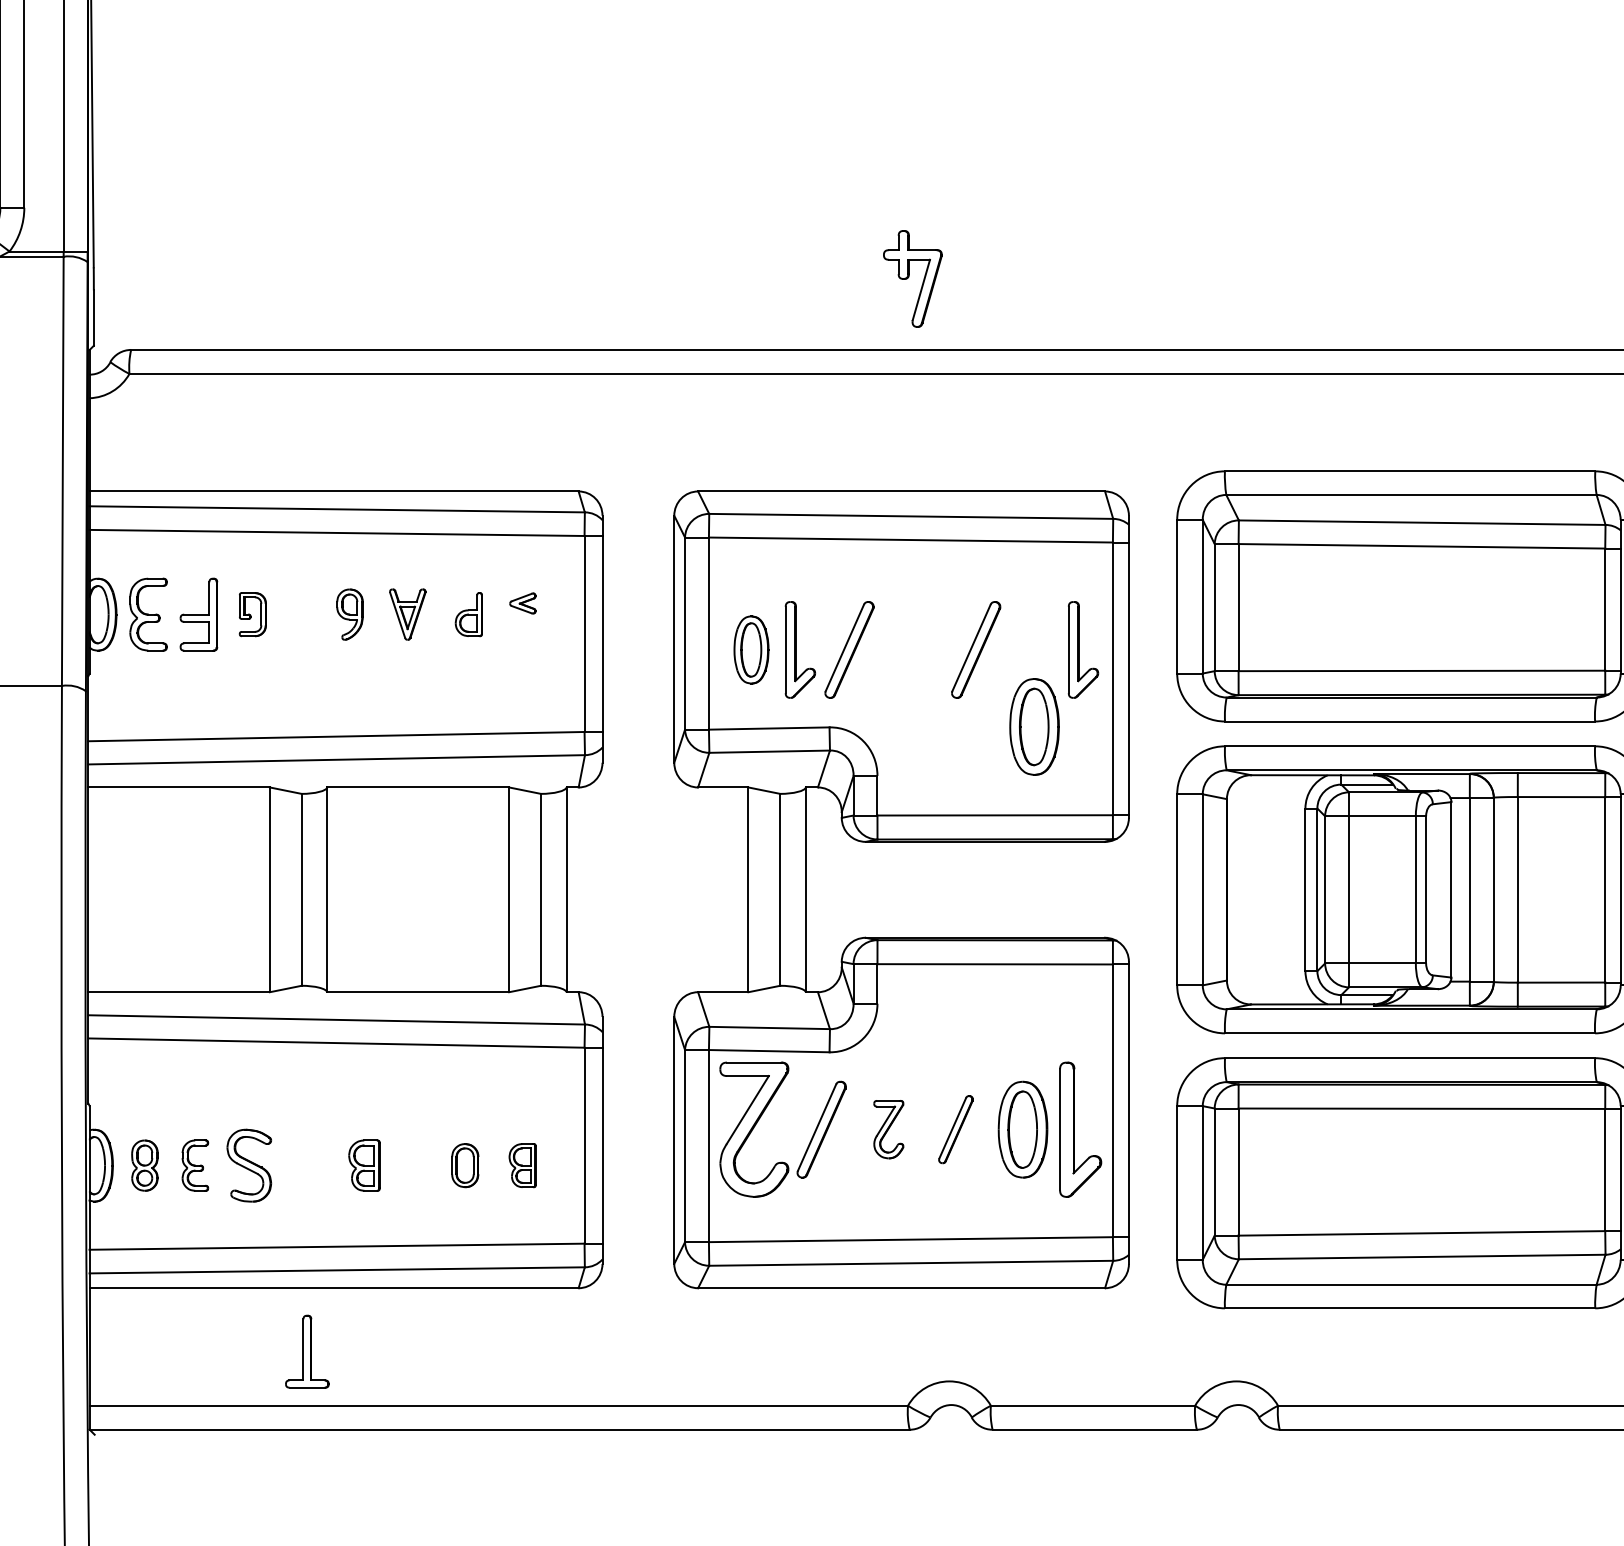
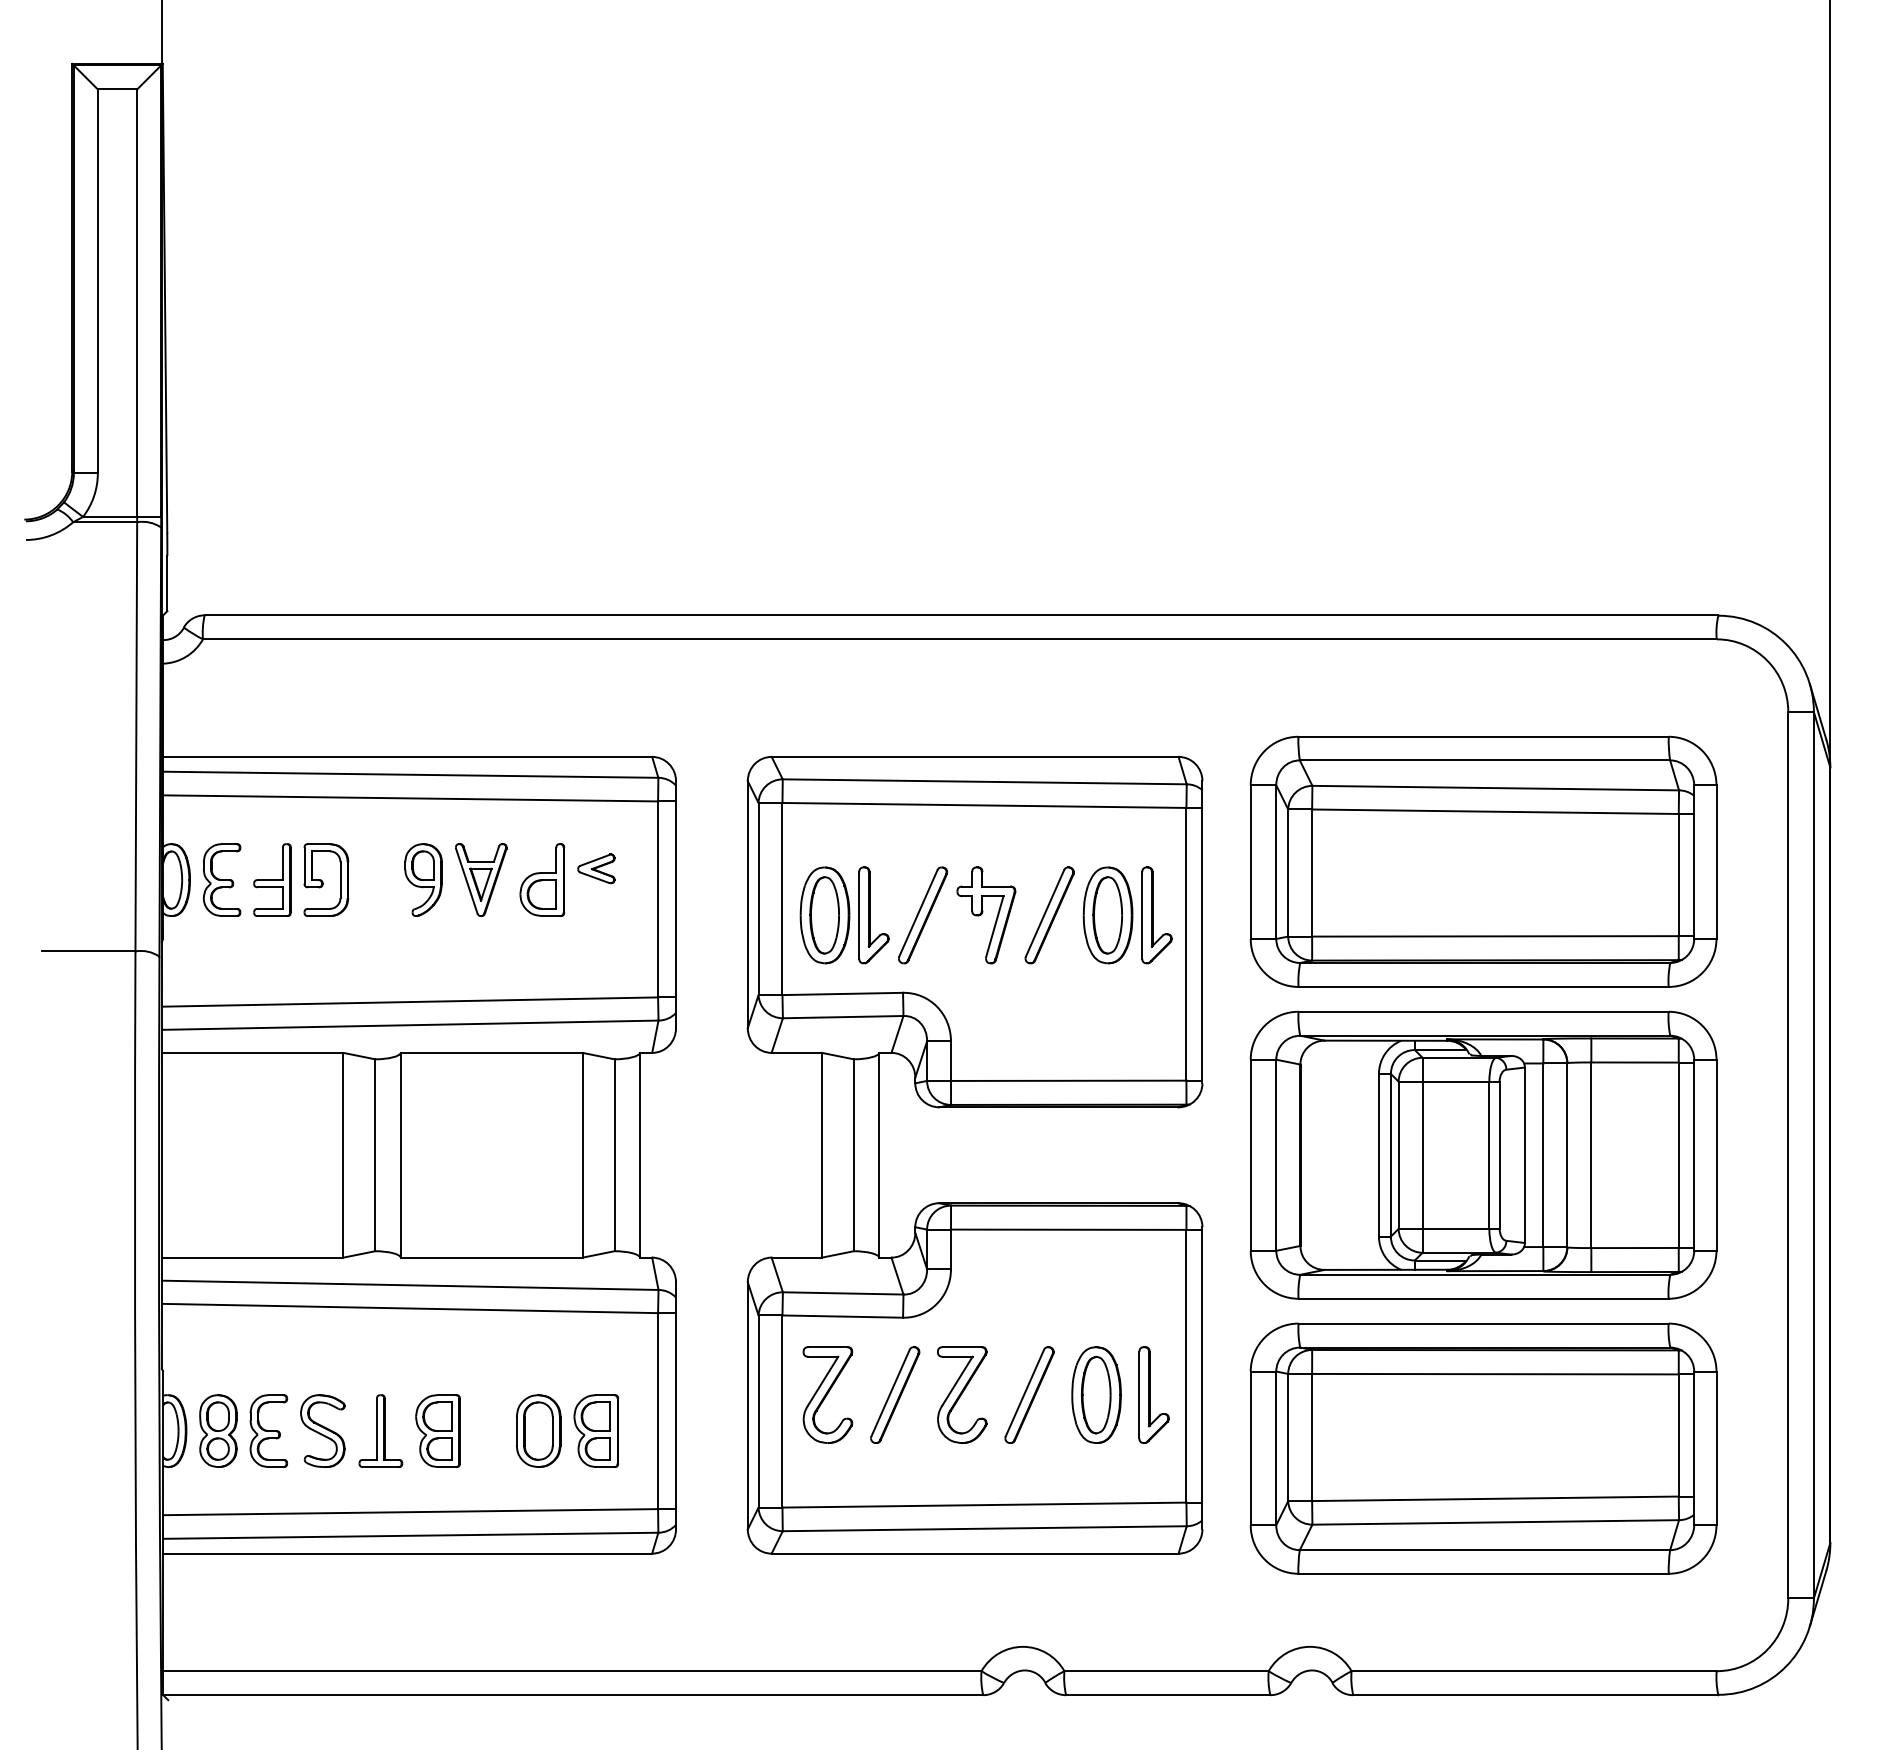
part: (912, 279) -> (986, 915), moved
part: (522, 603) -> (596, 868), size x1.43
part: (252, 614) -> (326, 879), size x1.67
part: (349, 614) -> (423, 879), size x1.43
part: (407, 614) -> (481, 879), size x1.43
part: (468, 614) -> (542, 879), size x1.67
part: (750, 650) -> (824, 915), size x1.43
part: (1033, 727) -> (1107, 915), moved
part: (753, 1129) -> (827, 1394), size x0.71
part: (888, 1129) -> (962, 1394), size x1.67
part: (955, 1129) -> (1029, 1394), size x1.43
part: (1079, 1129) -> (1153, 1394), size x0.71
part: (144, 1165) -> (218, 1430), size x1.43
part: (194, 1165) -> (268, 1430), size x1.43
part: (363, 1165) -> (437, 1430), size x1.43
part: (464, 1165) -> (538, 1430), size x1.67
part: (521, 1165) -> (595, 1430), size x1.67
part: (306, 1351) -> (380, 1430), moved

